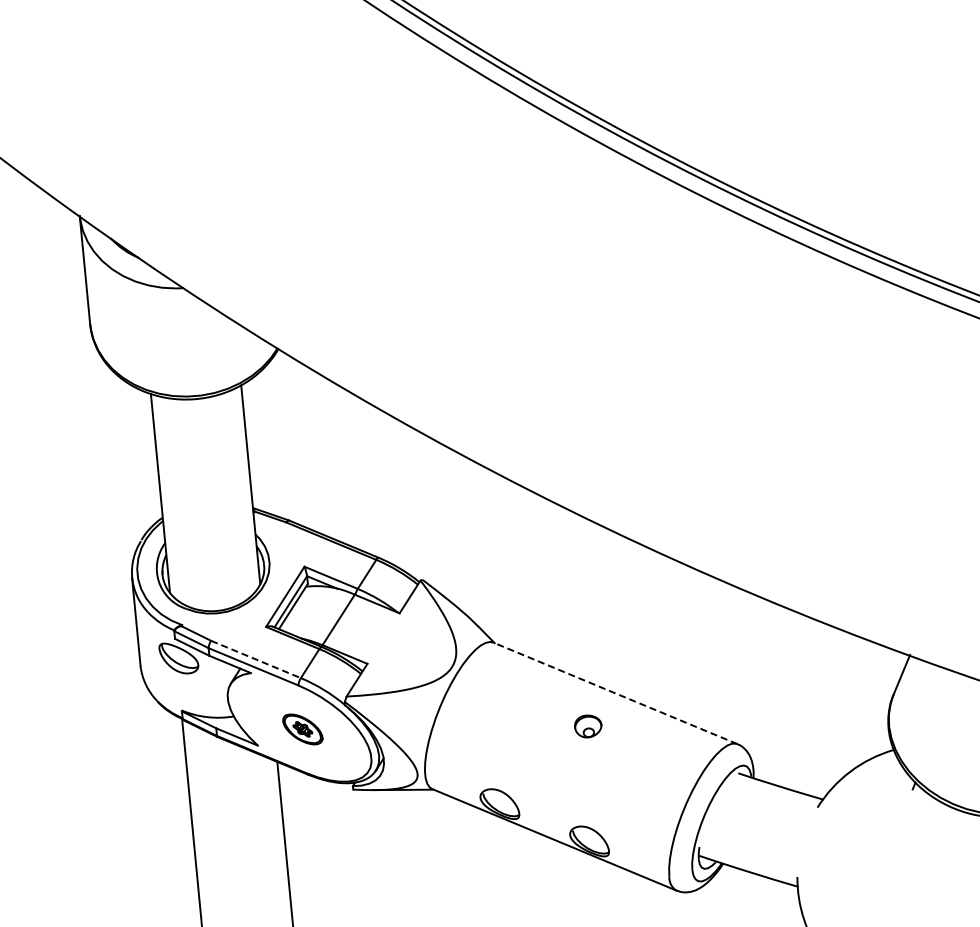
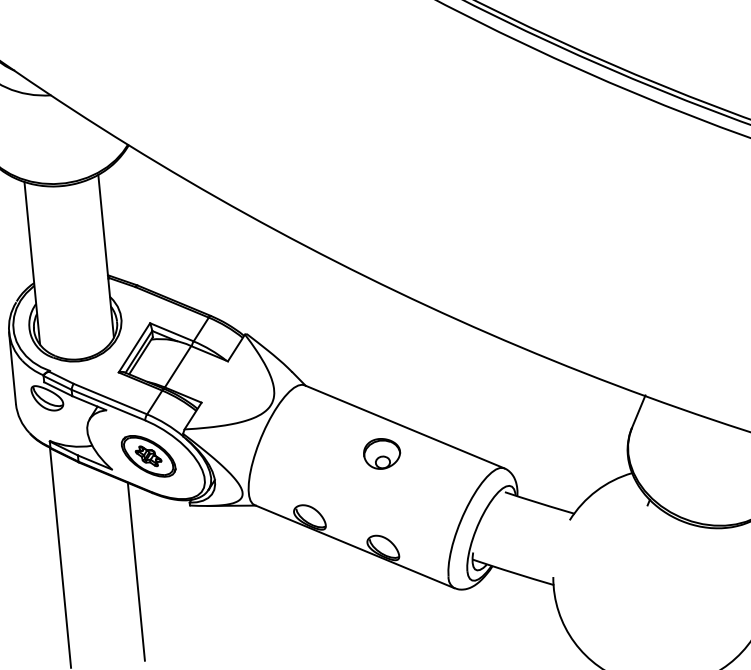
line: (256, 659) -> (110, 399), dashed -> solid
line: (614, 693) -> (403, 426), dashed -> solid
part: (588, 726) -> (382, 453), size x1.67
part: (302, 729) -> (148, 456), size x1.67

